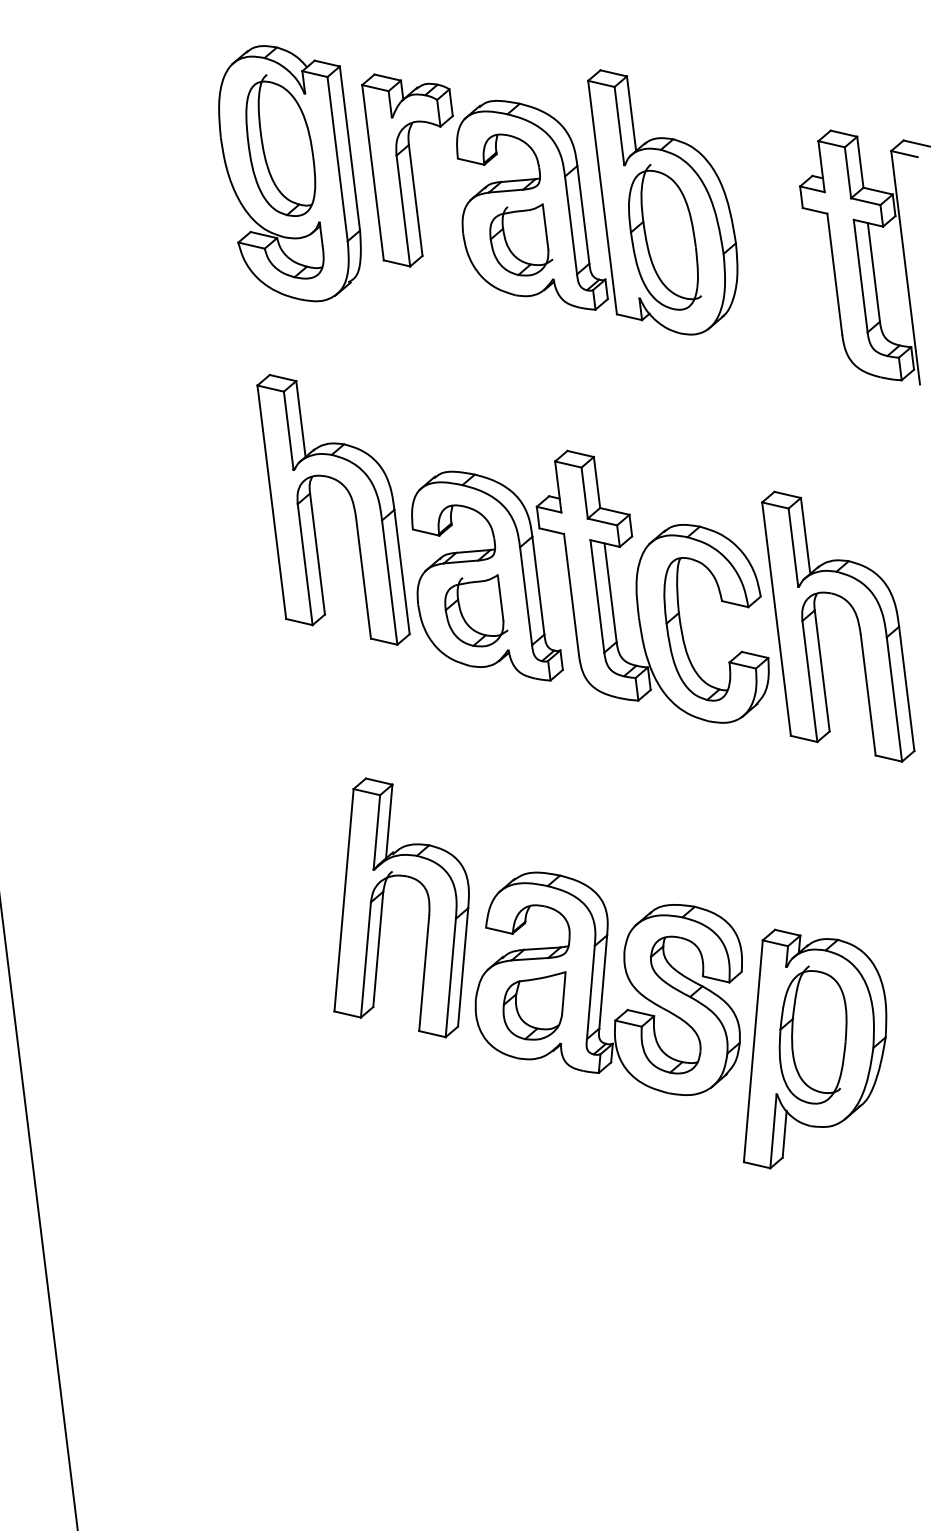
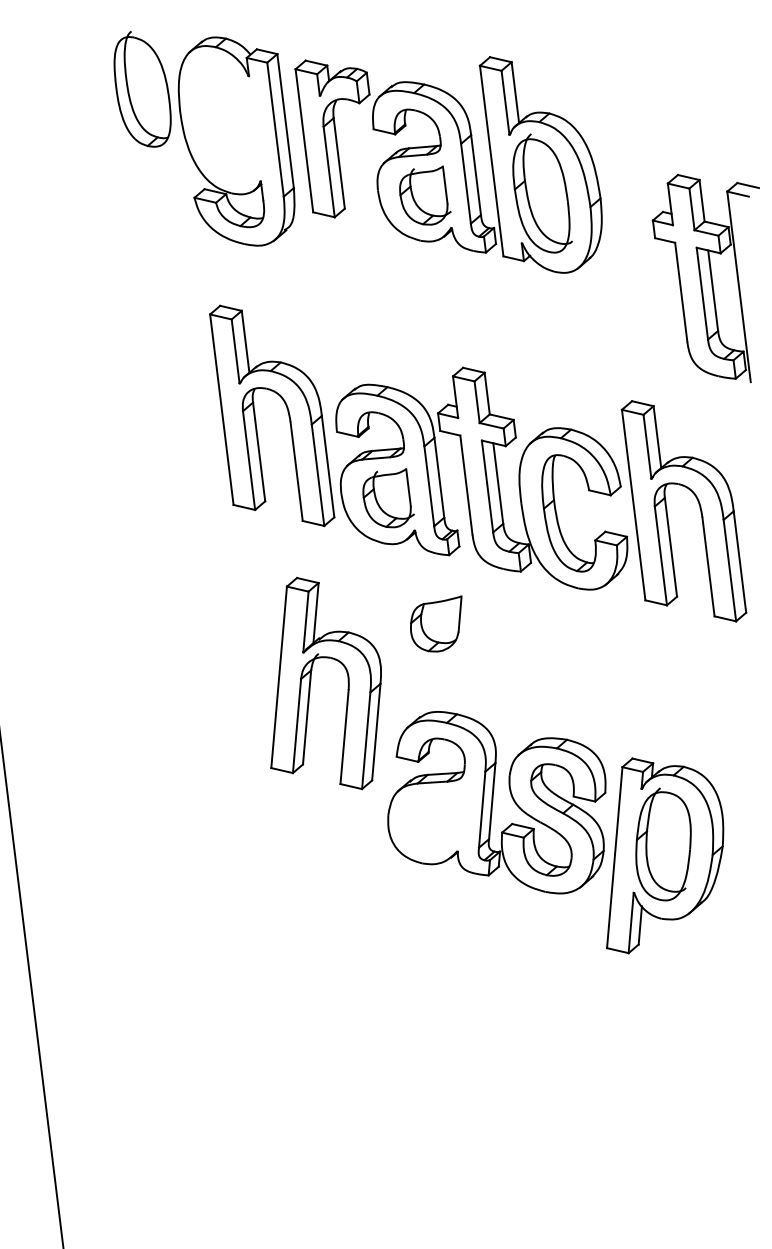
part: (280, 145) -> (142, 89), moved
part: (864, 257) -> (705, 278), moved
part: (383, 904) -> (311, 680), moved
part: (534, 1005) -> (436, 623), moved

